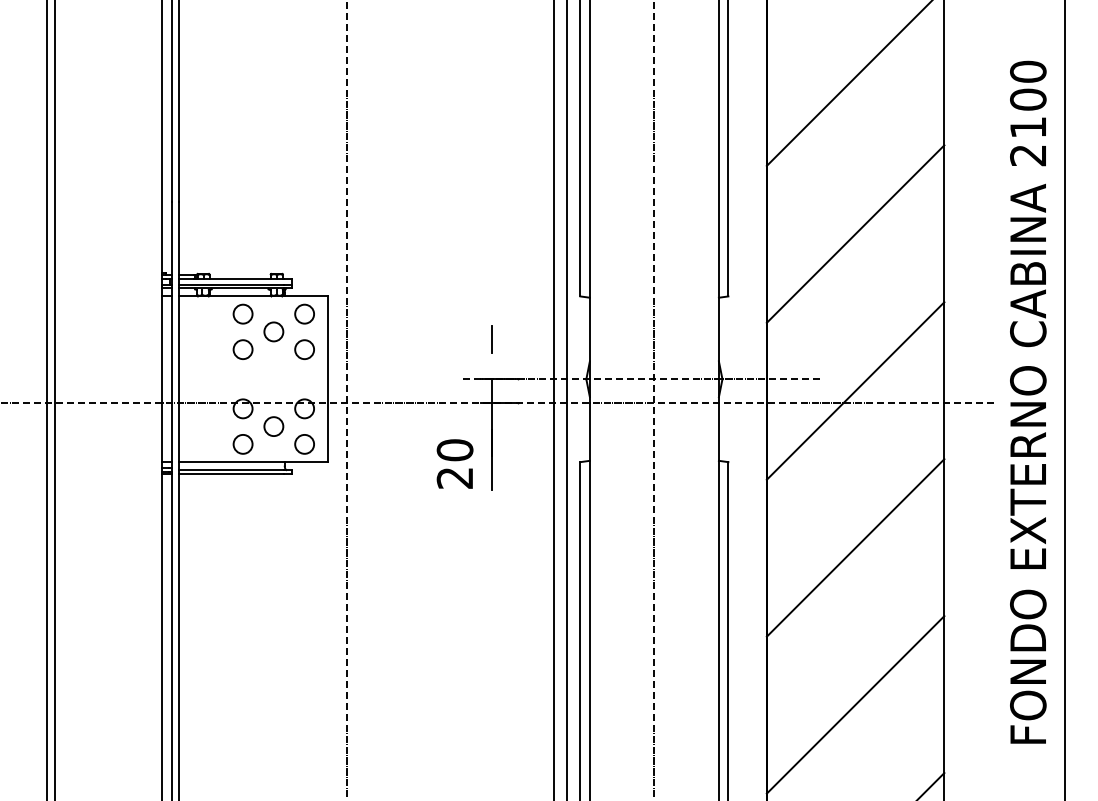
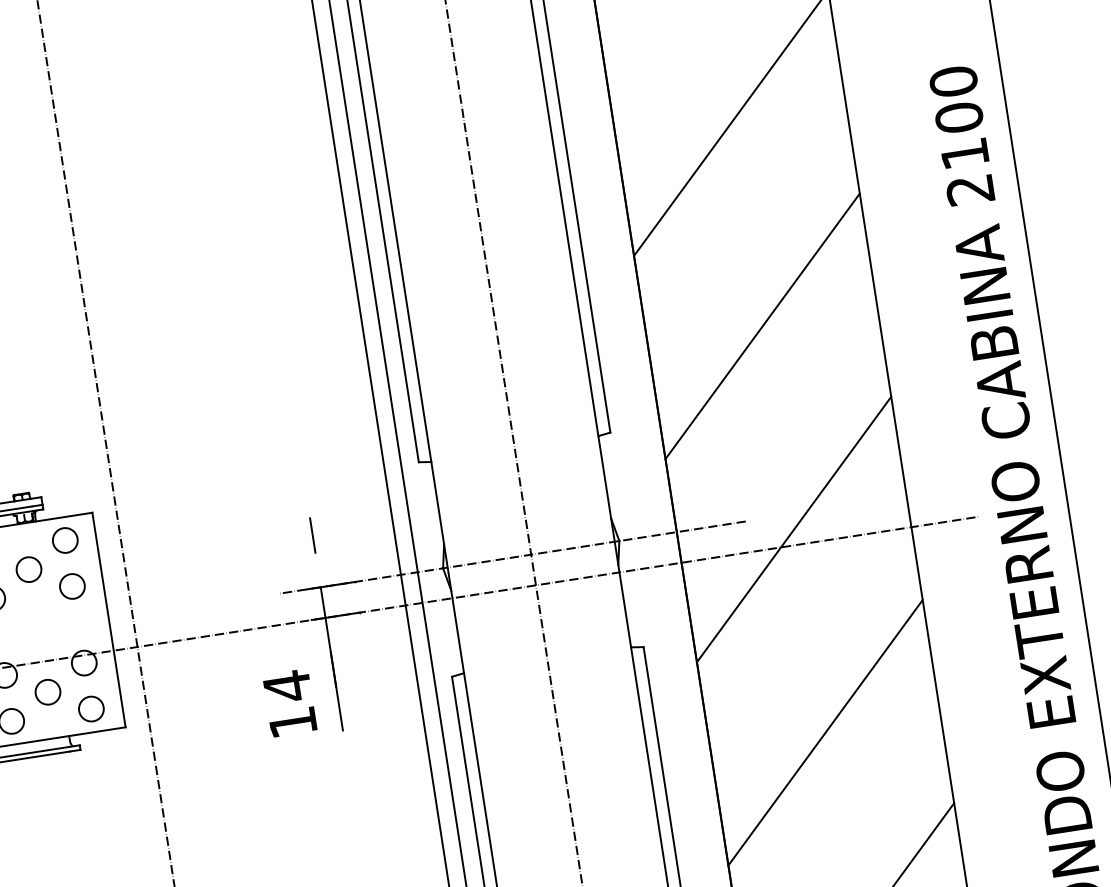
text: (454, 463) -> (289, 703), 20 -> 14

